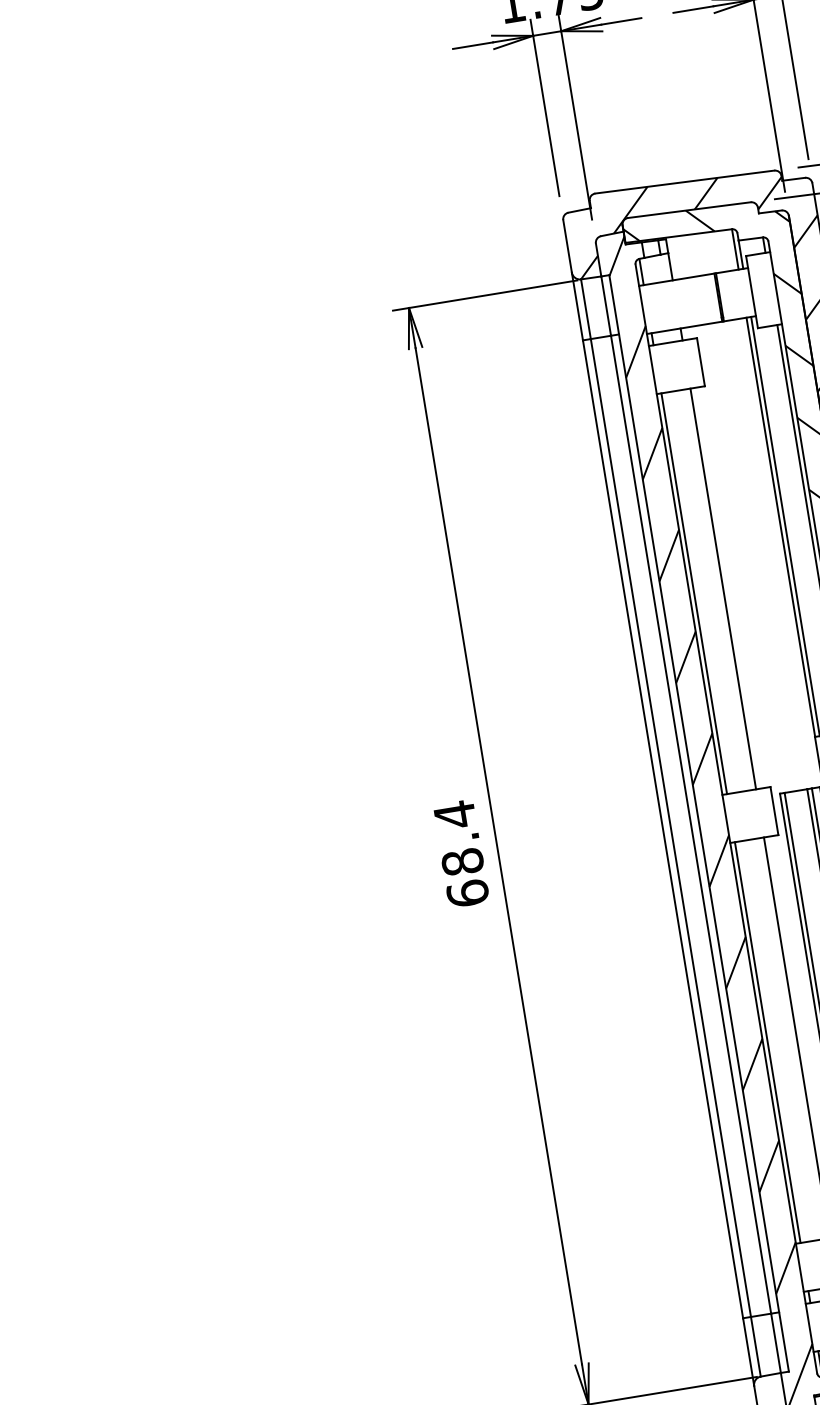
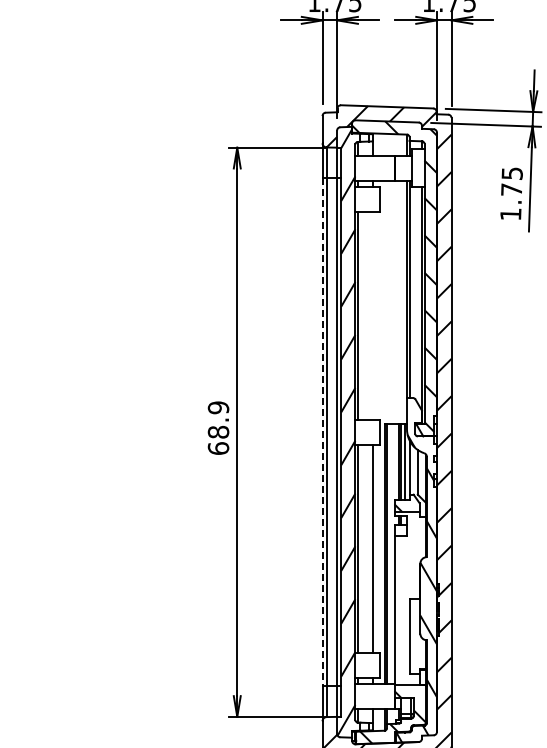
line: (722, 588) -> (372, 315), removed
text: (454, 814) -> (218, 407), 68.4 -> 68.9
line: (663, 829) -> (322, 432), solid -> dashed

